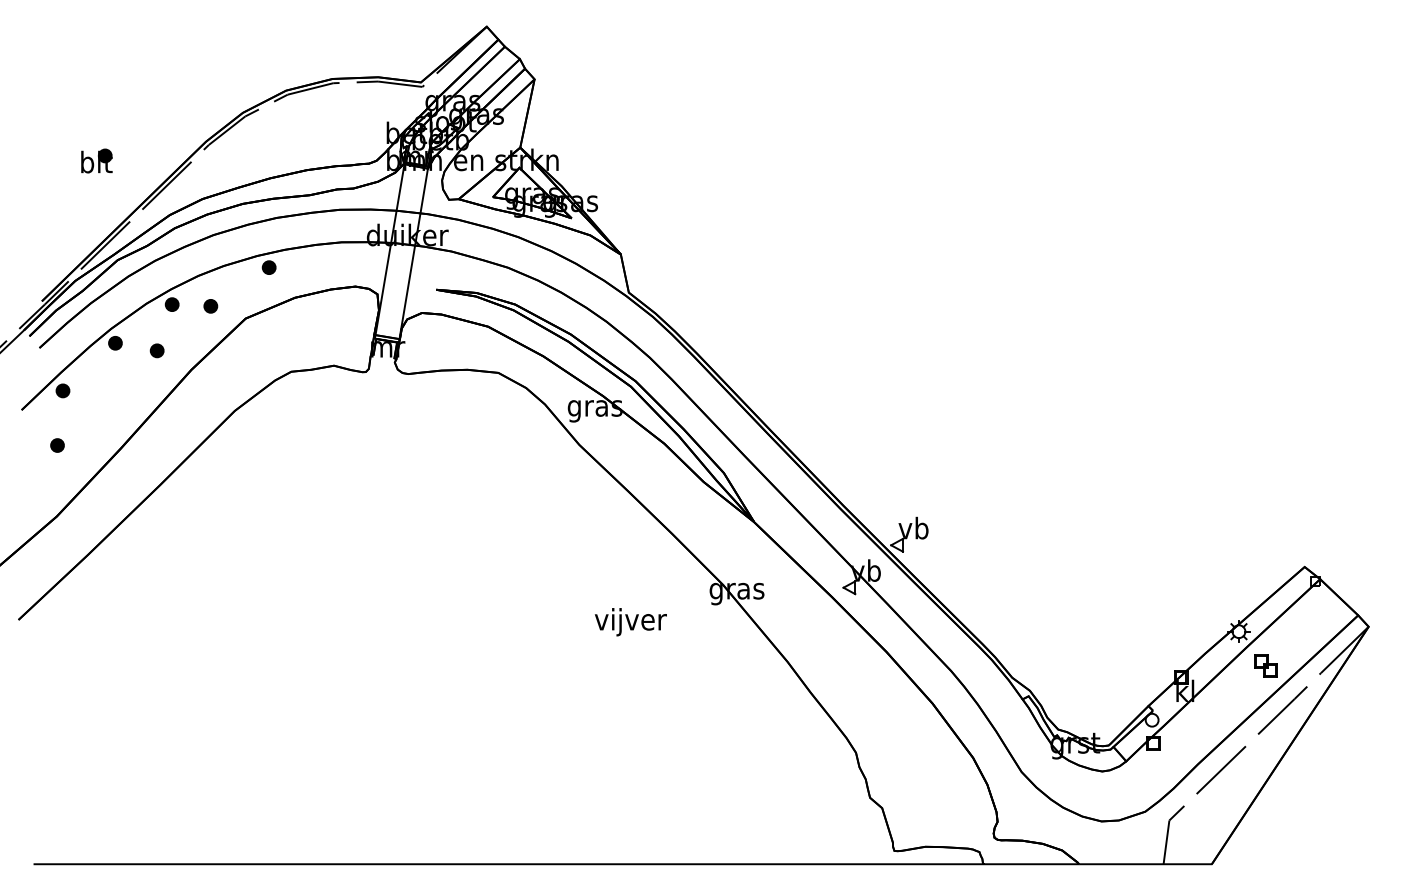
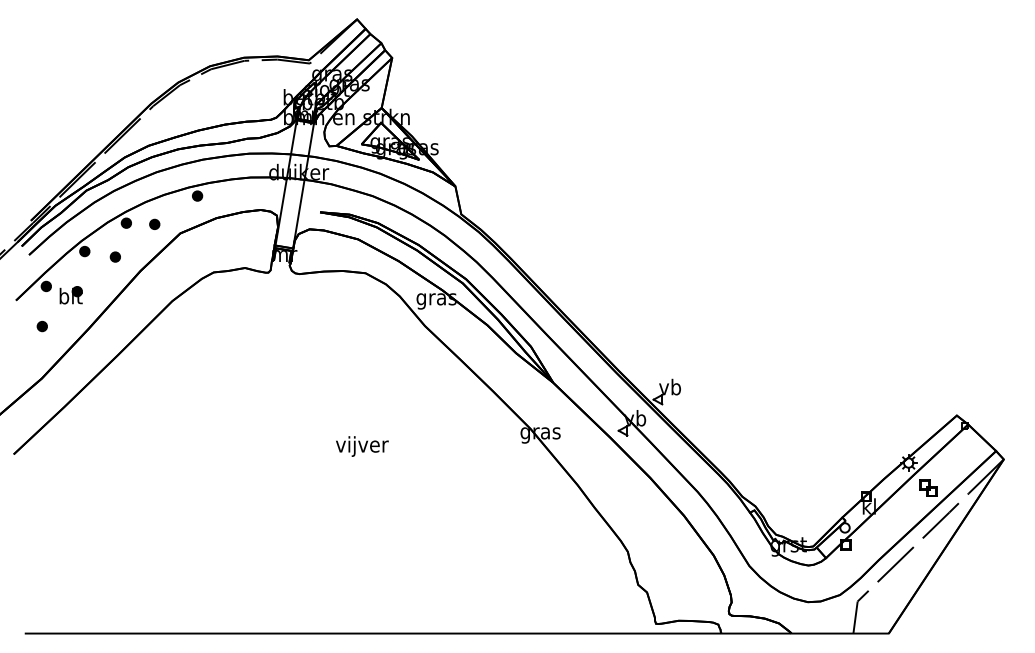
part: (96, 160) -> (70, 294), moved
text: (630, 622) -> (362, 446), moved

